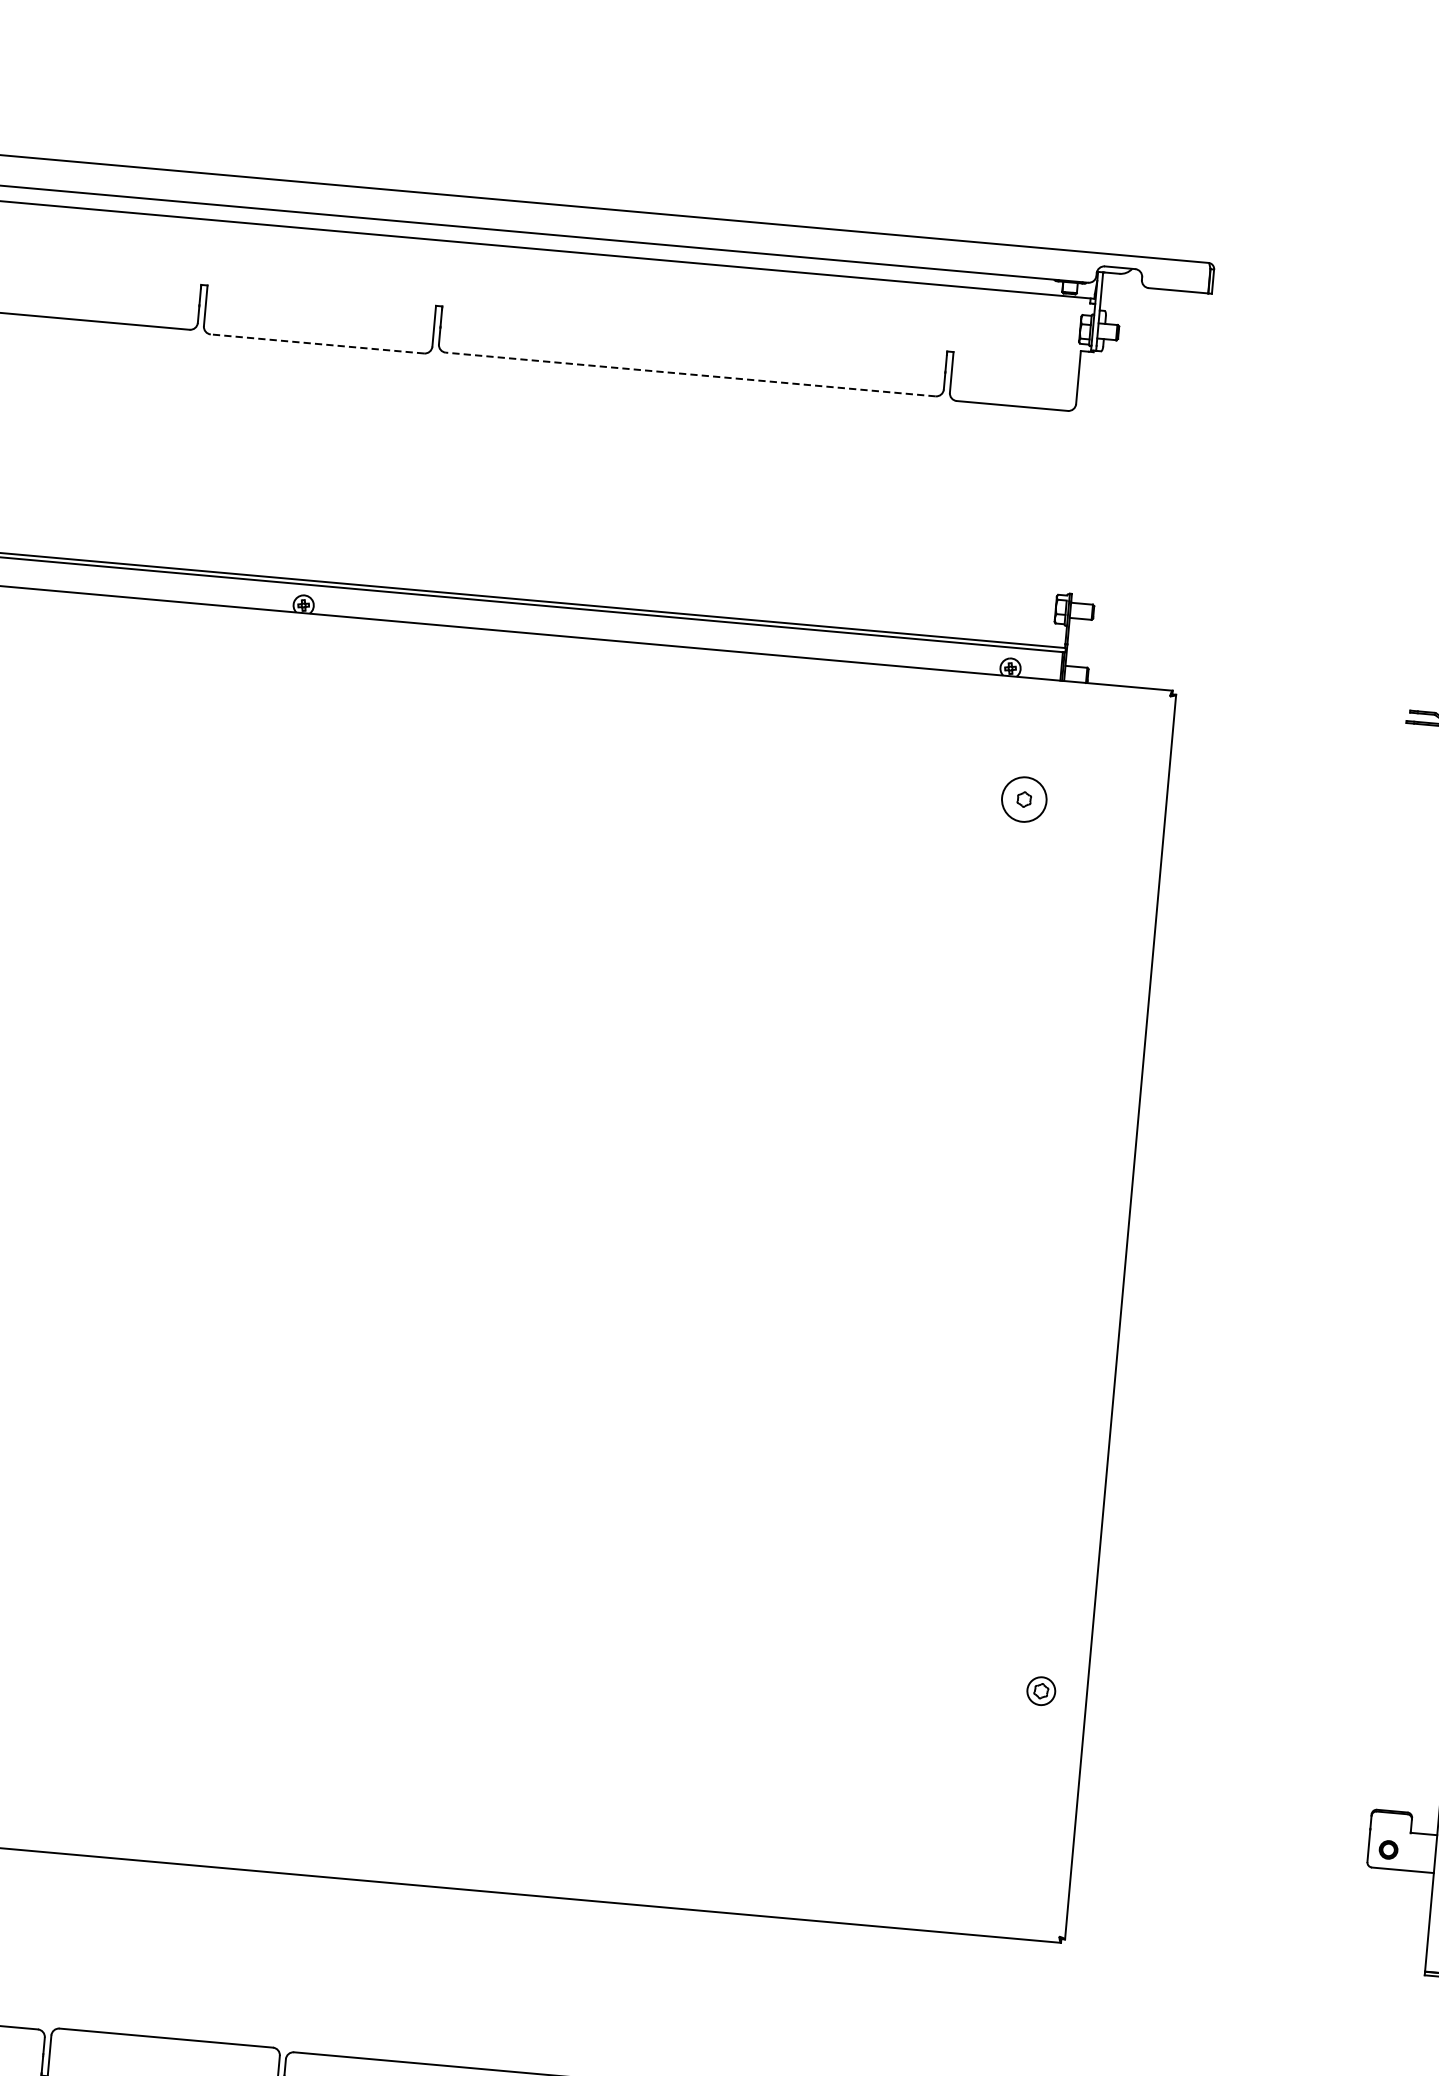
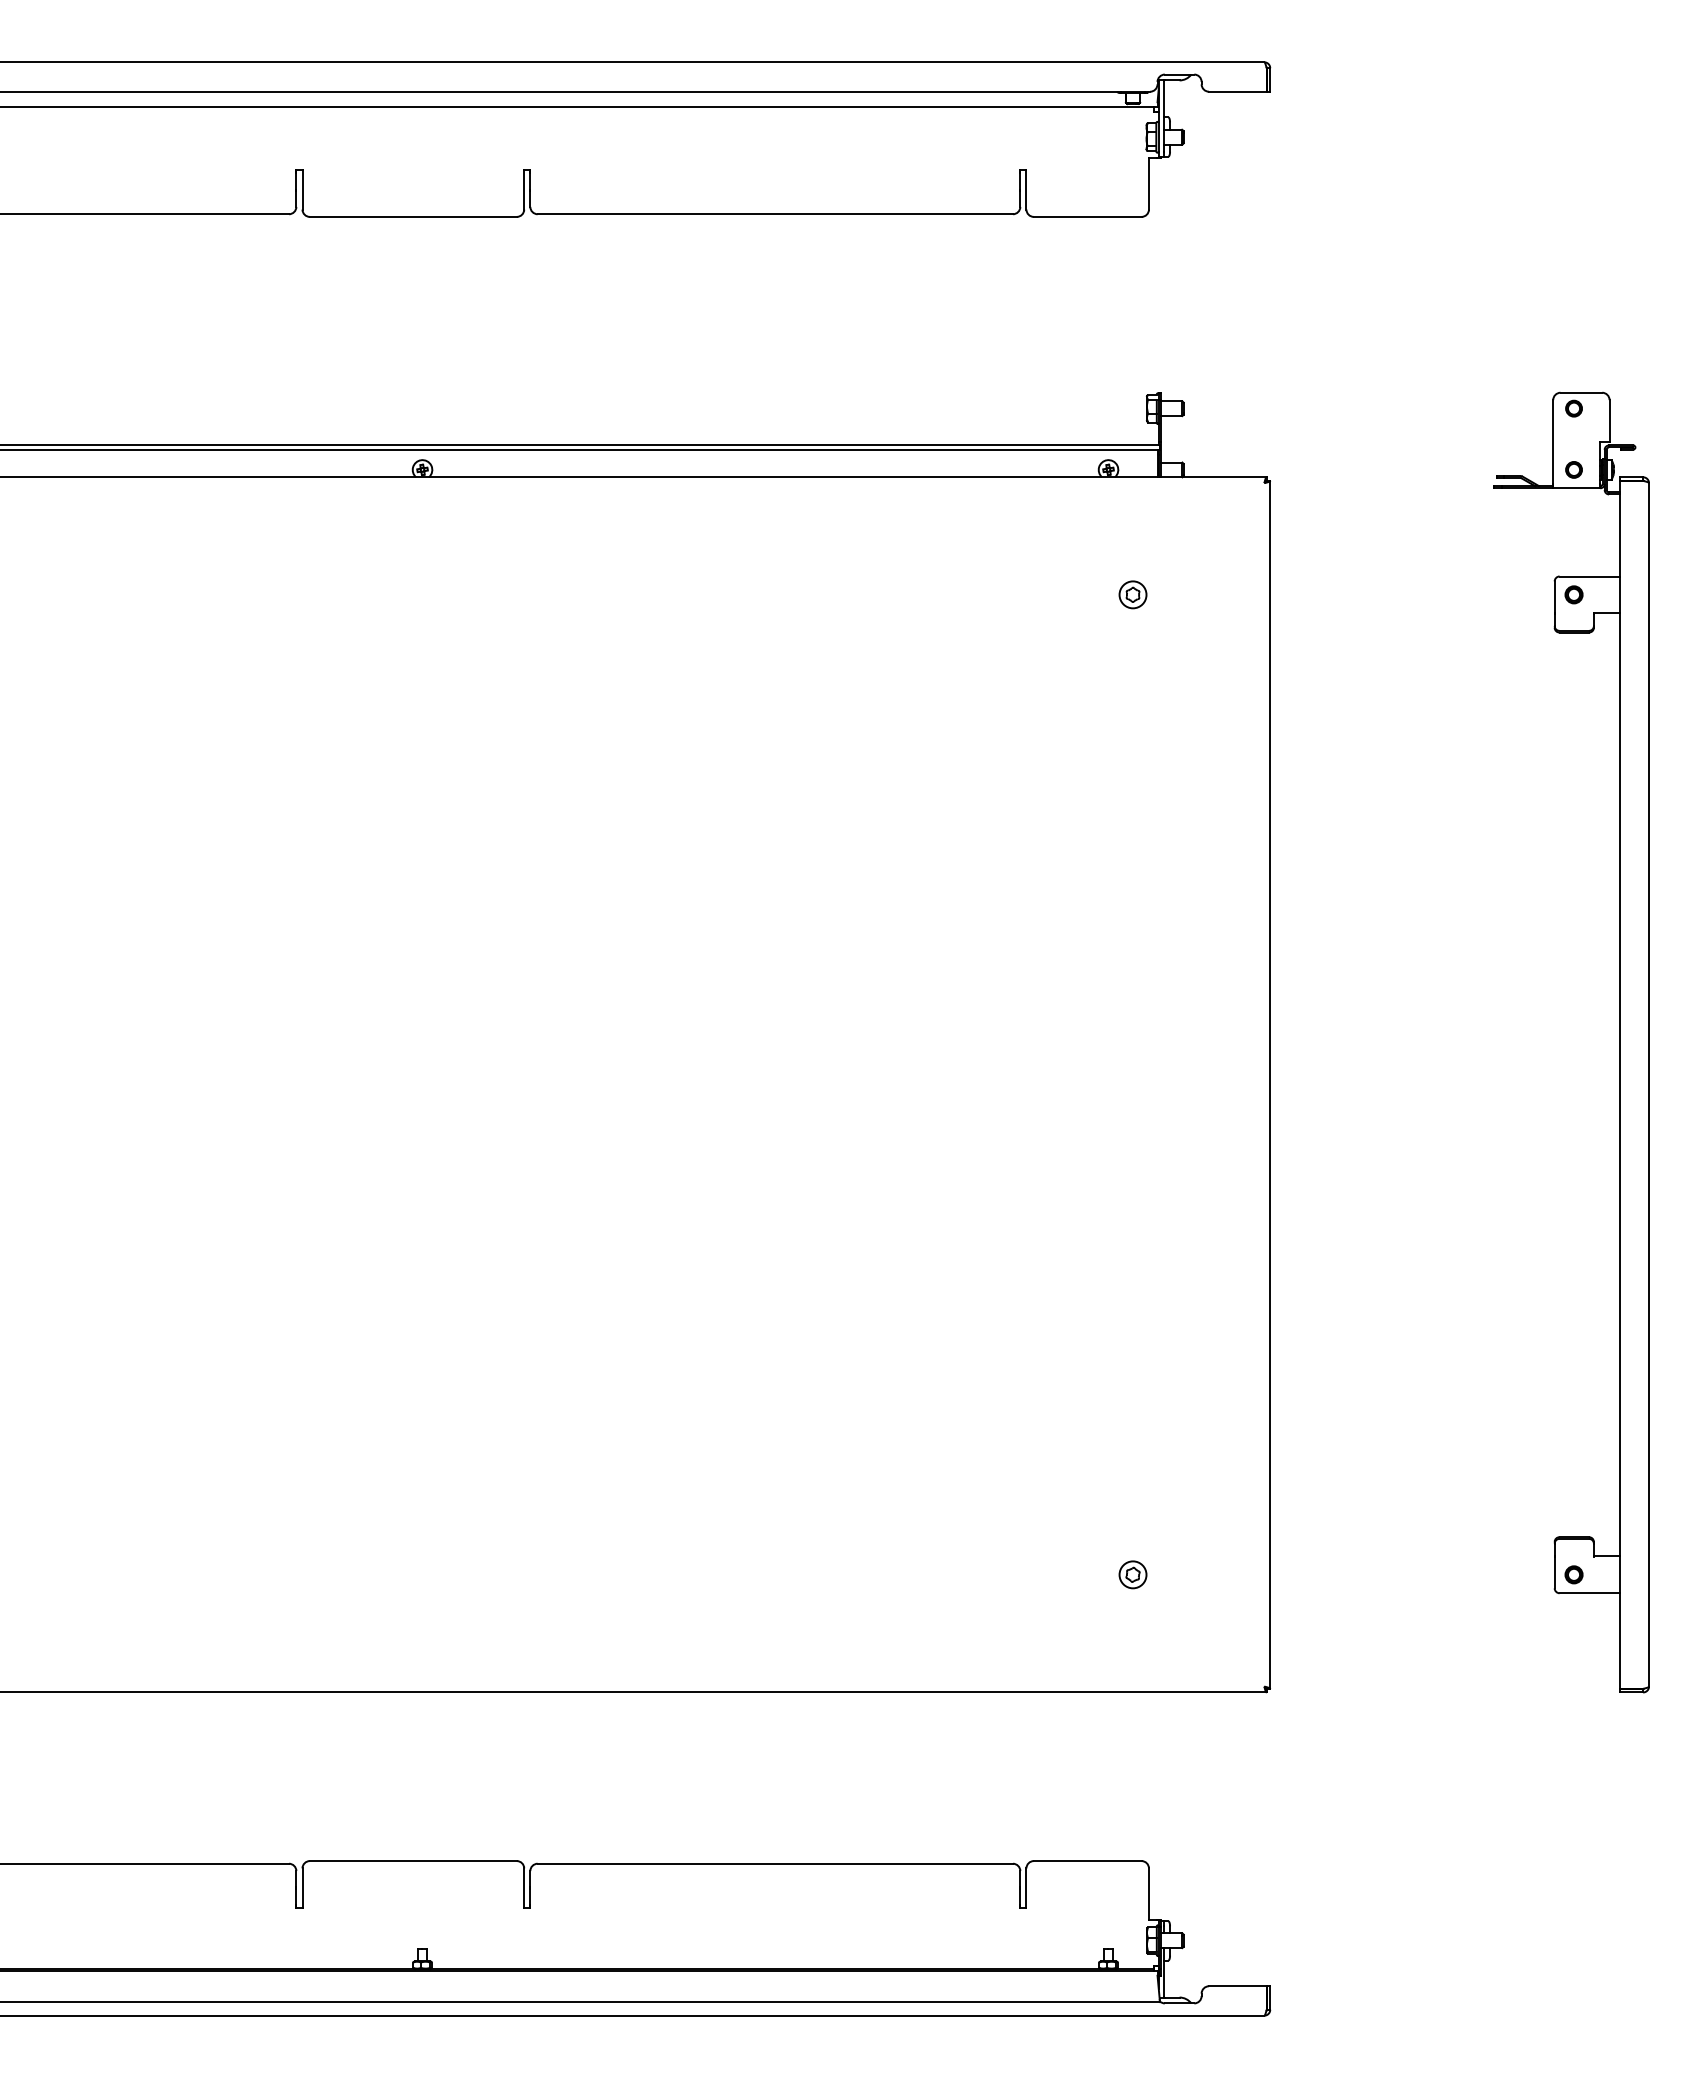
line: (317, 343) -> (413, 216), dashed -> solid
line: (690, 374) -> (775, 214), dashed -> solid
circle: (1023, 799) -> (1132, 594), size x0.62
part: (1040, 1690) -> (1132, 1574), moved

